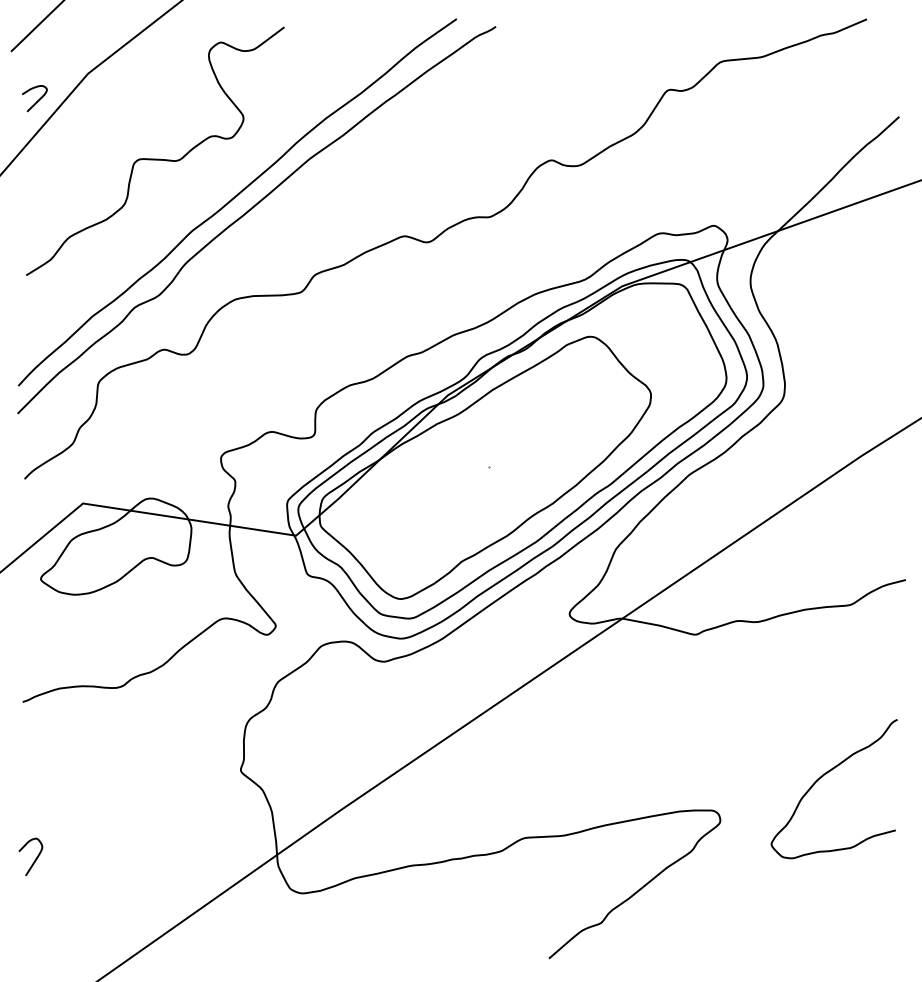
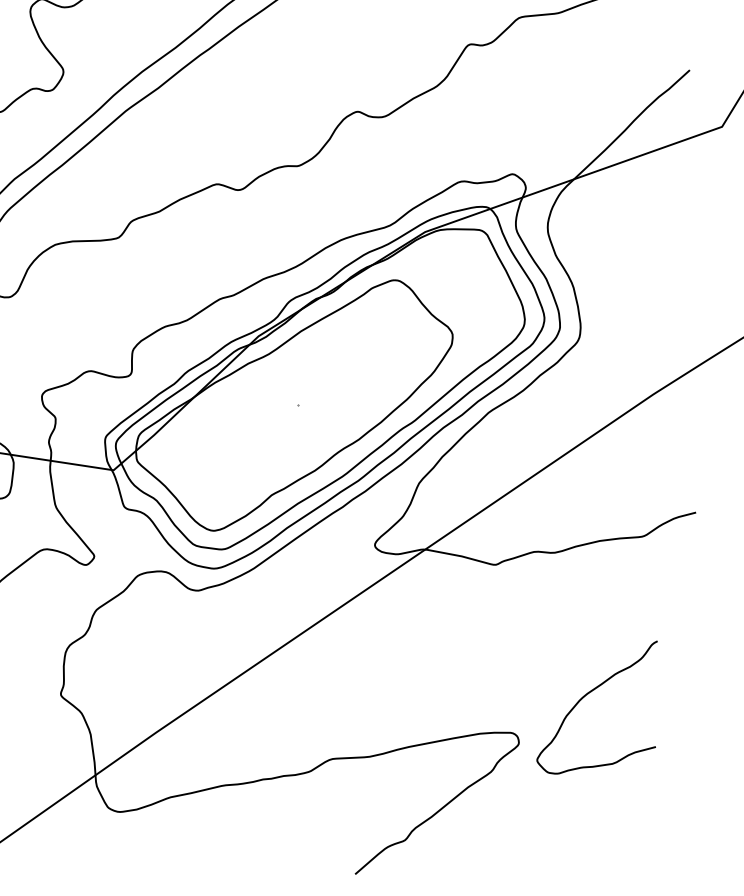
curve: (822, 777) -> (585, 696), moved

